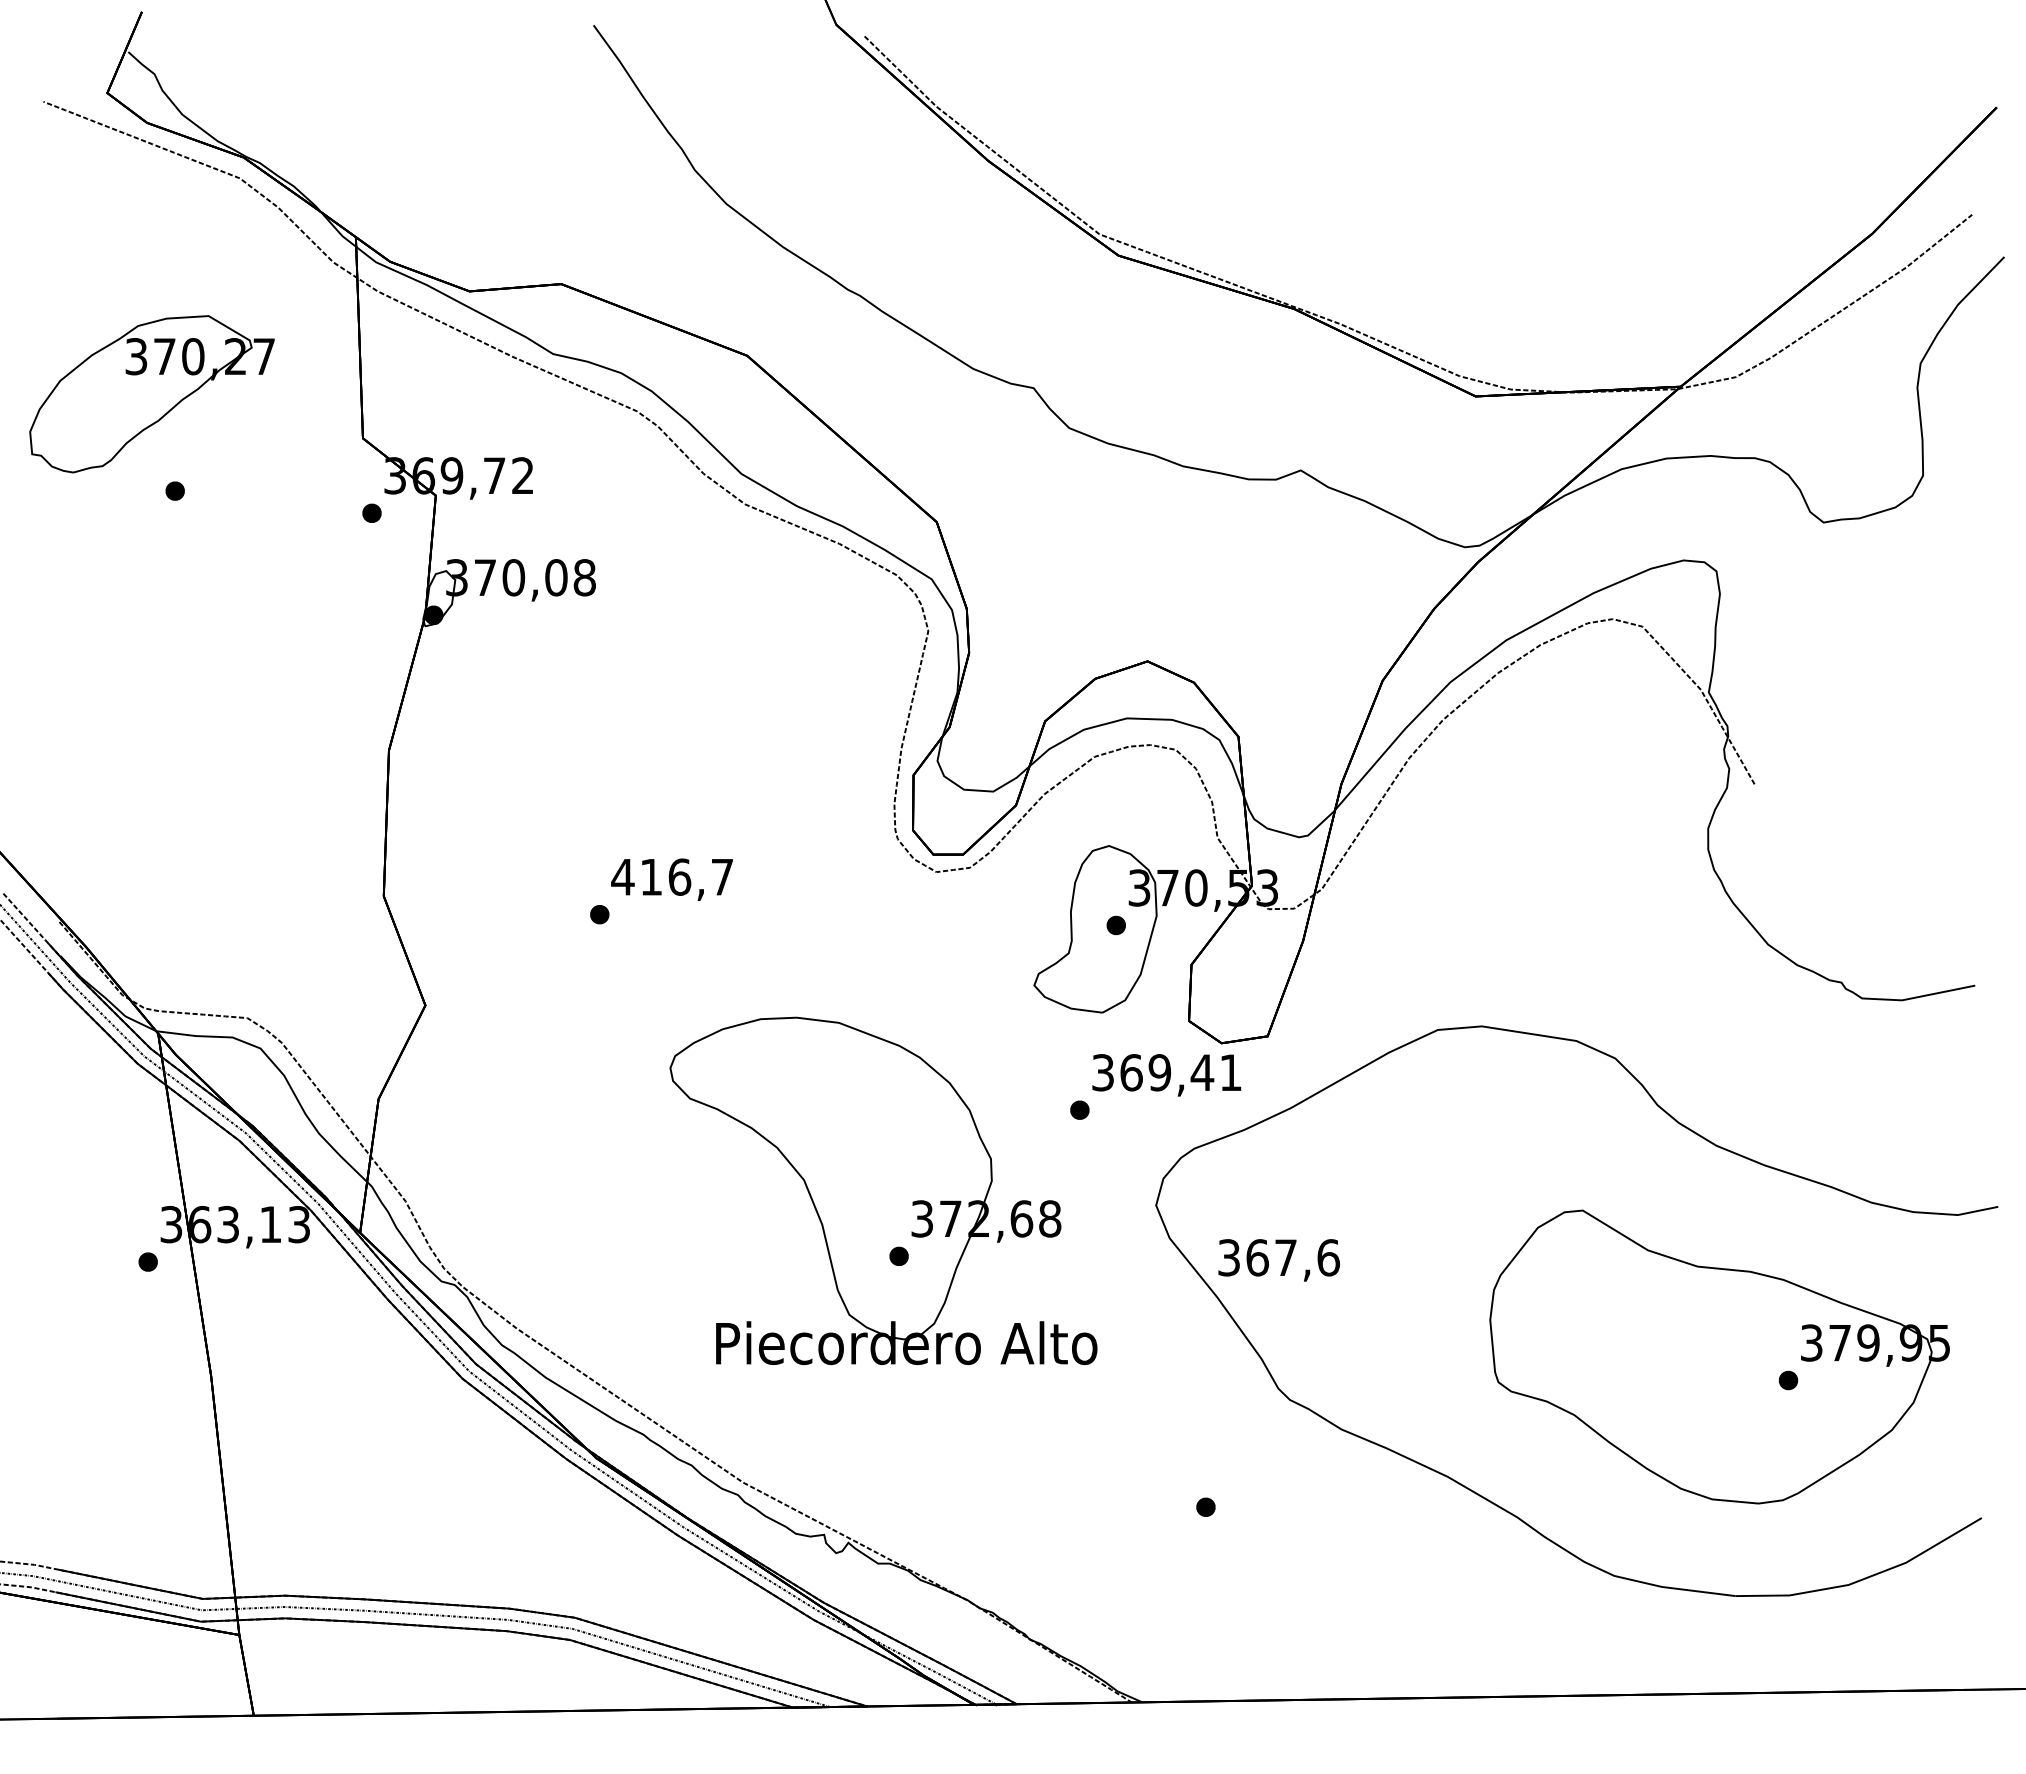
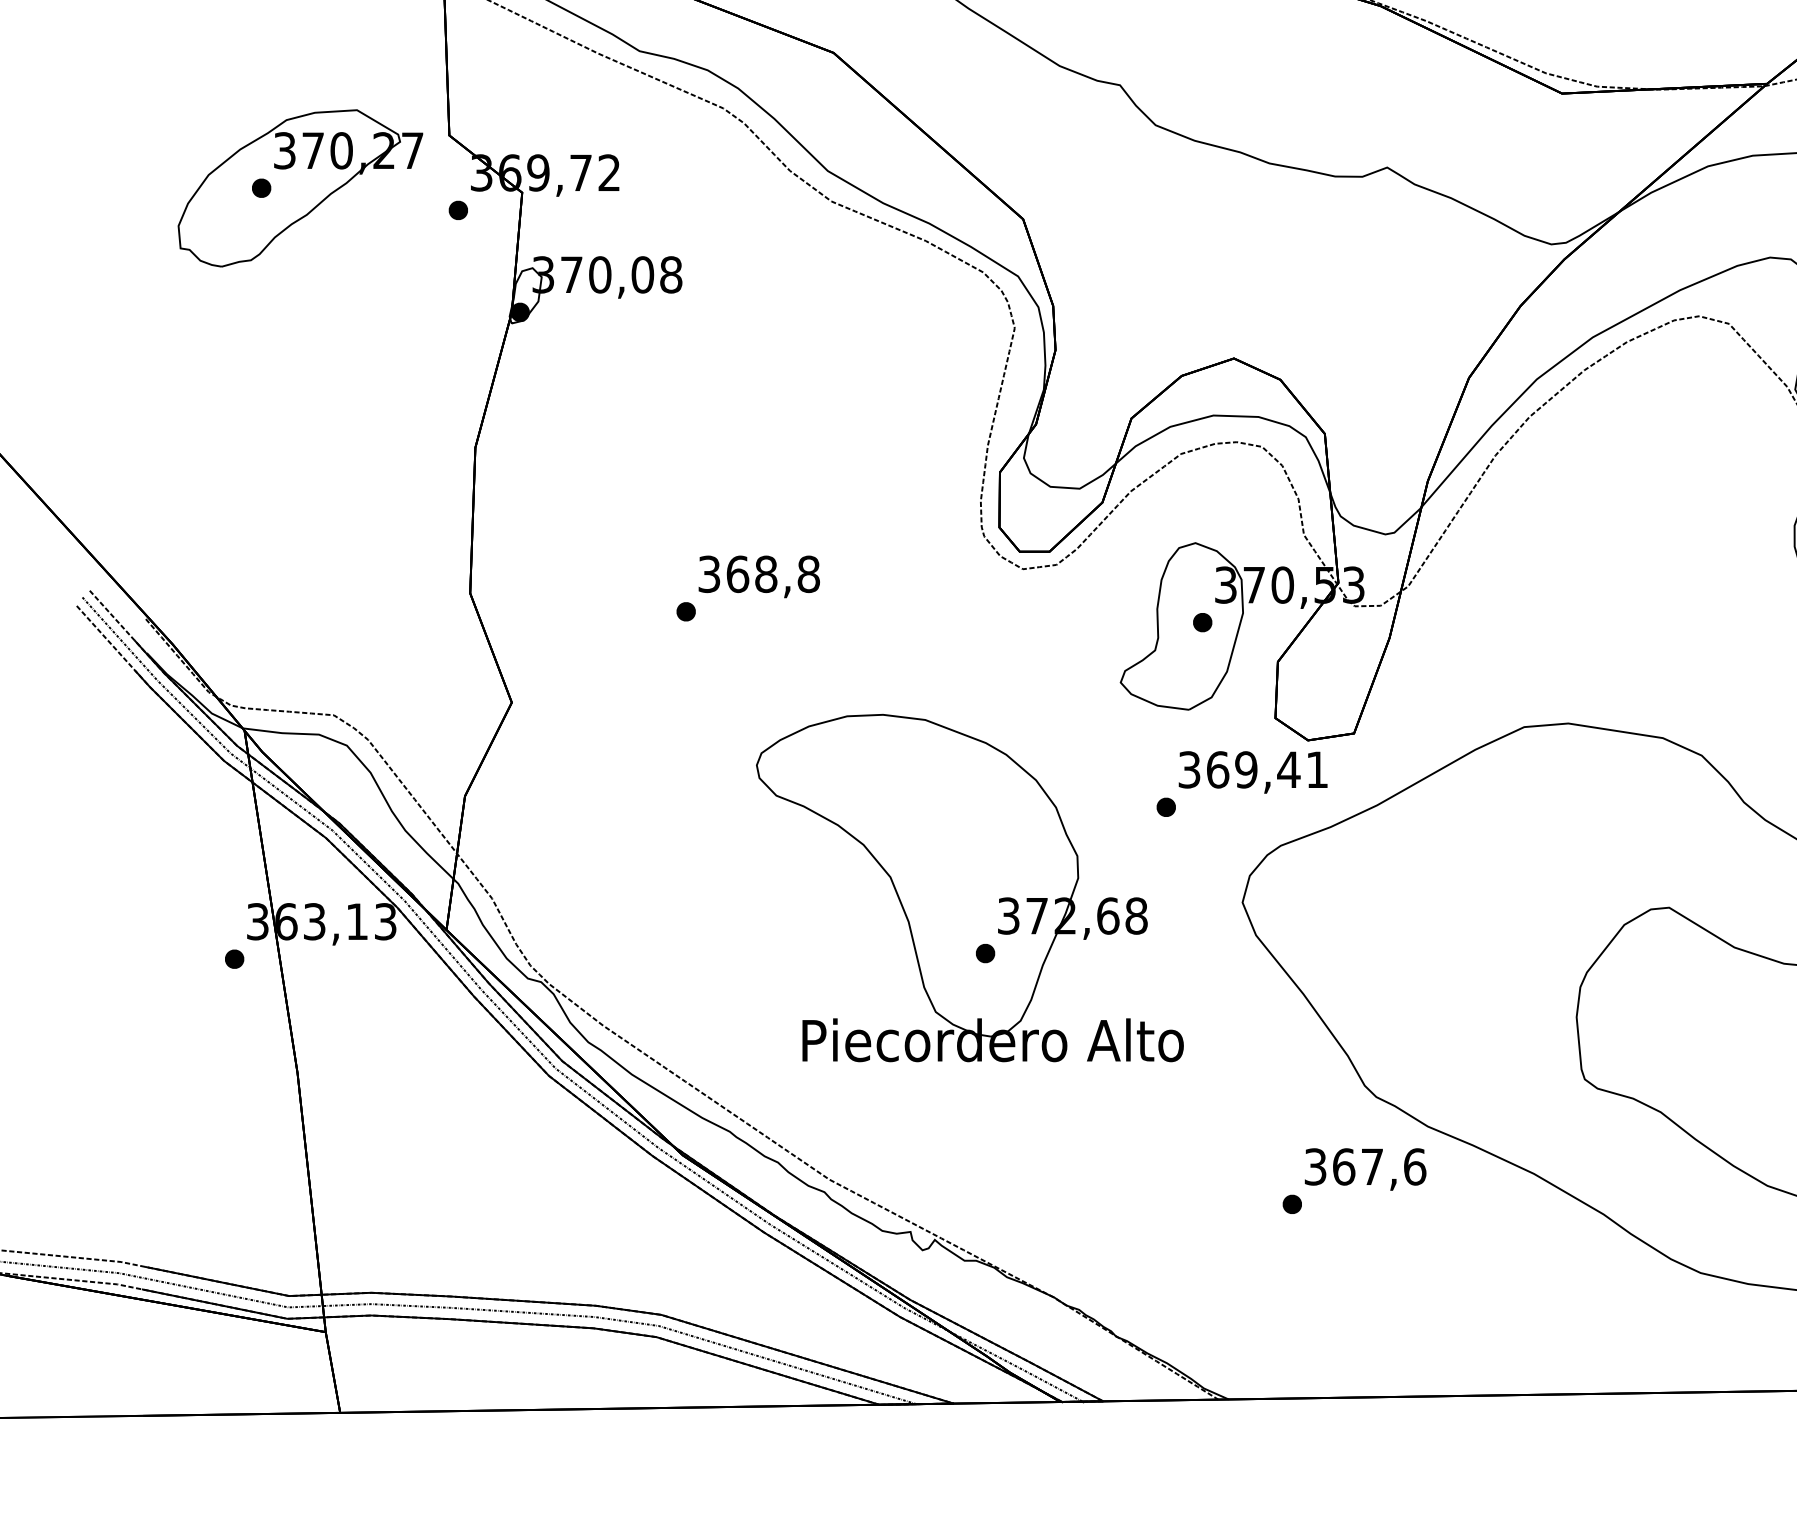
part: (151, 394) -> (299, 188), moved
text: (672, 876) -> (758, 573), 416,7 -> 368,8
text: (1278, 1260) -> (1364, 1169), moved

